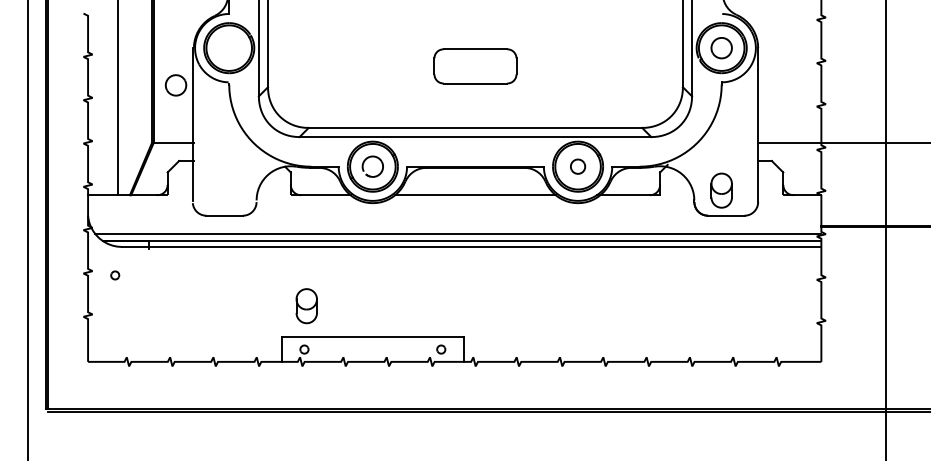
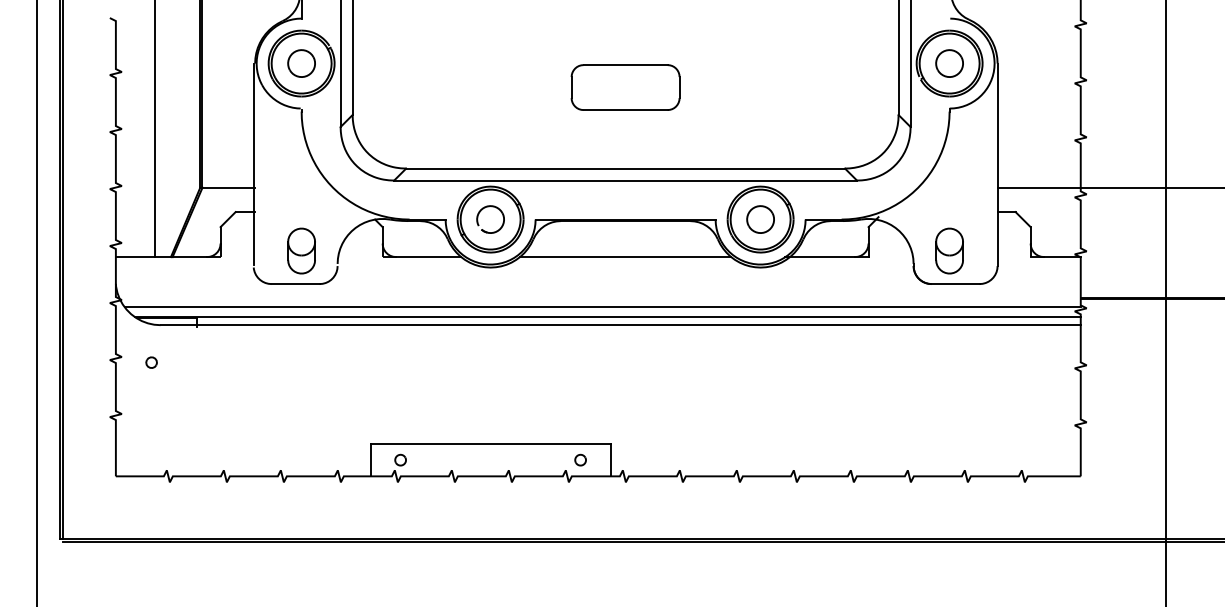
part: (175, 85) -> (301, 63), moved
part: (577, 166) -> (760, 219), size x1.43
part: (306, 305) -> (301, 250), moved

